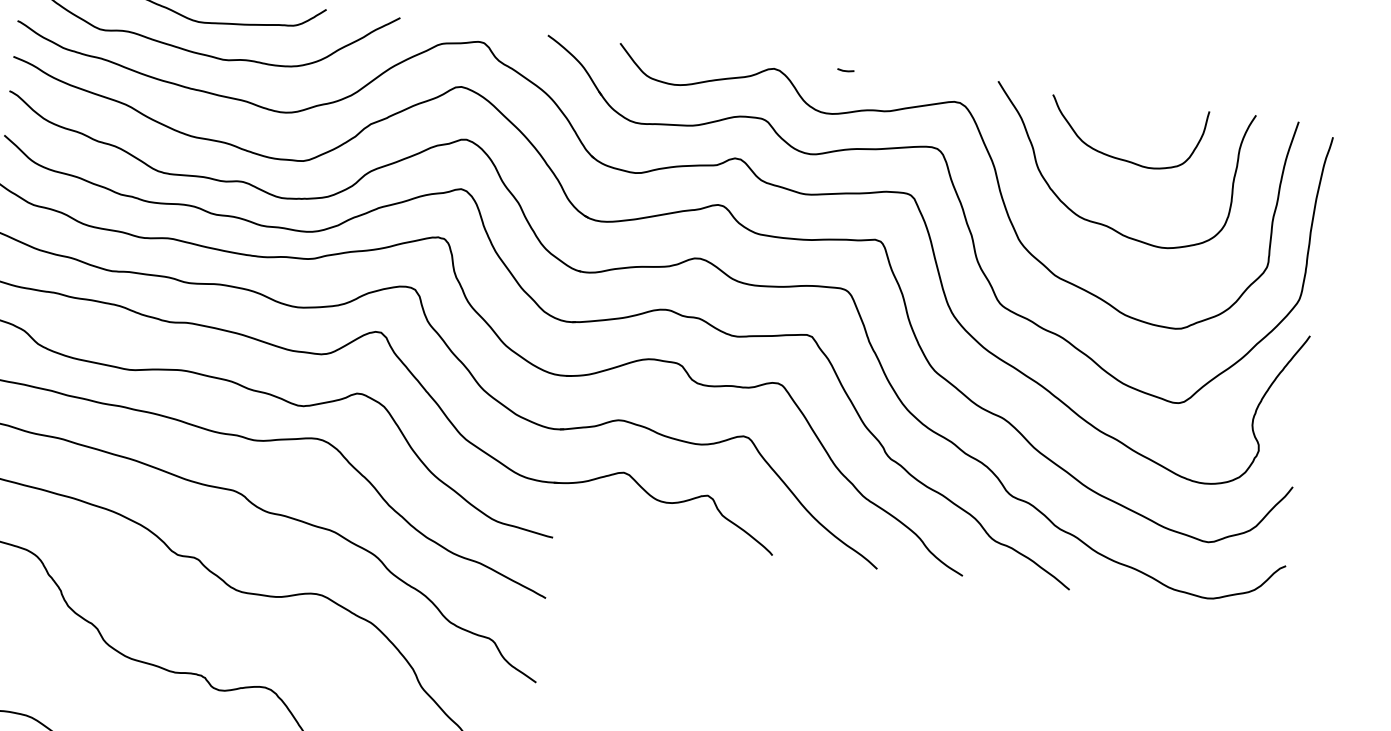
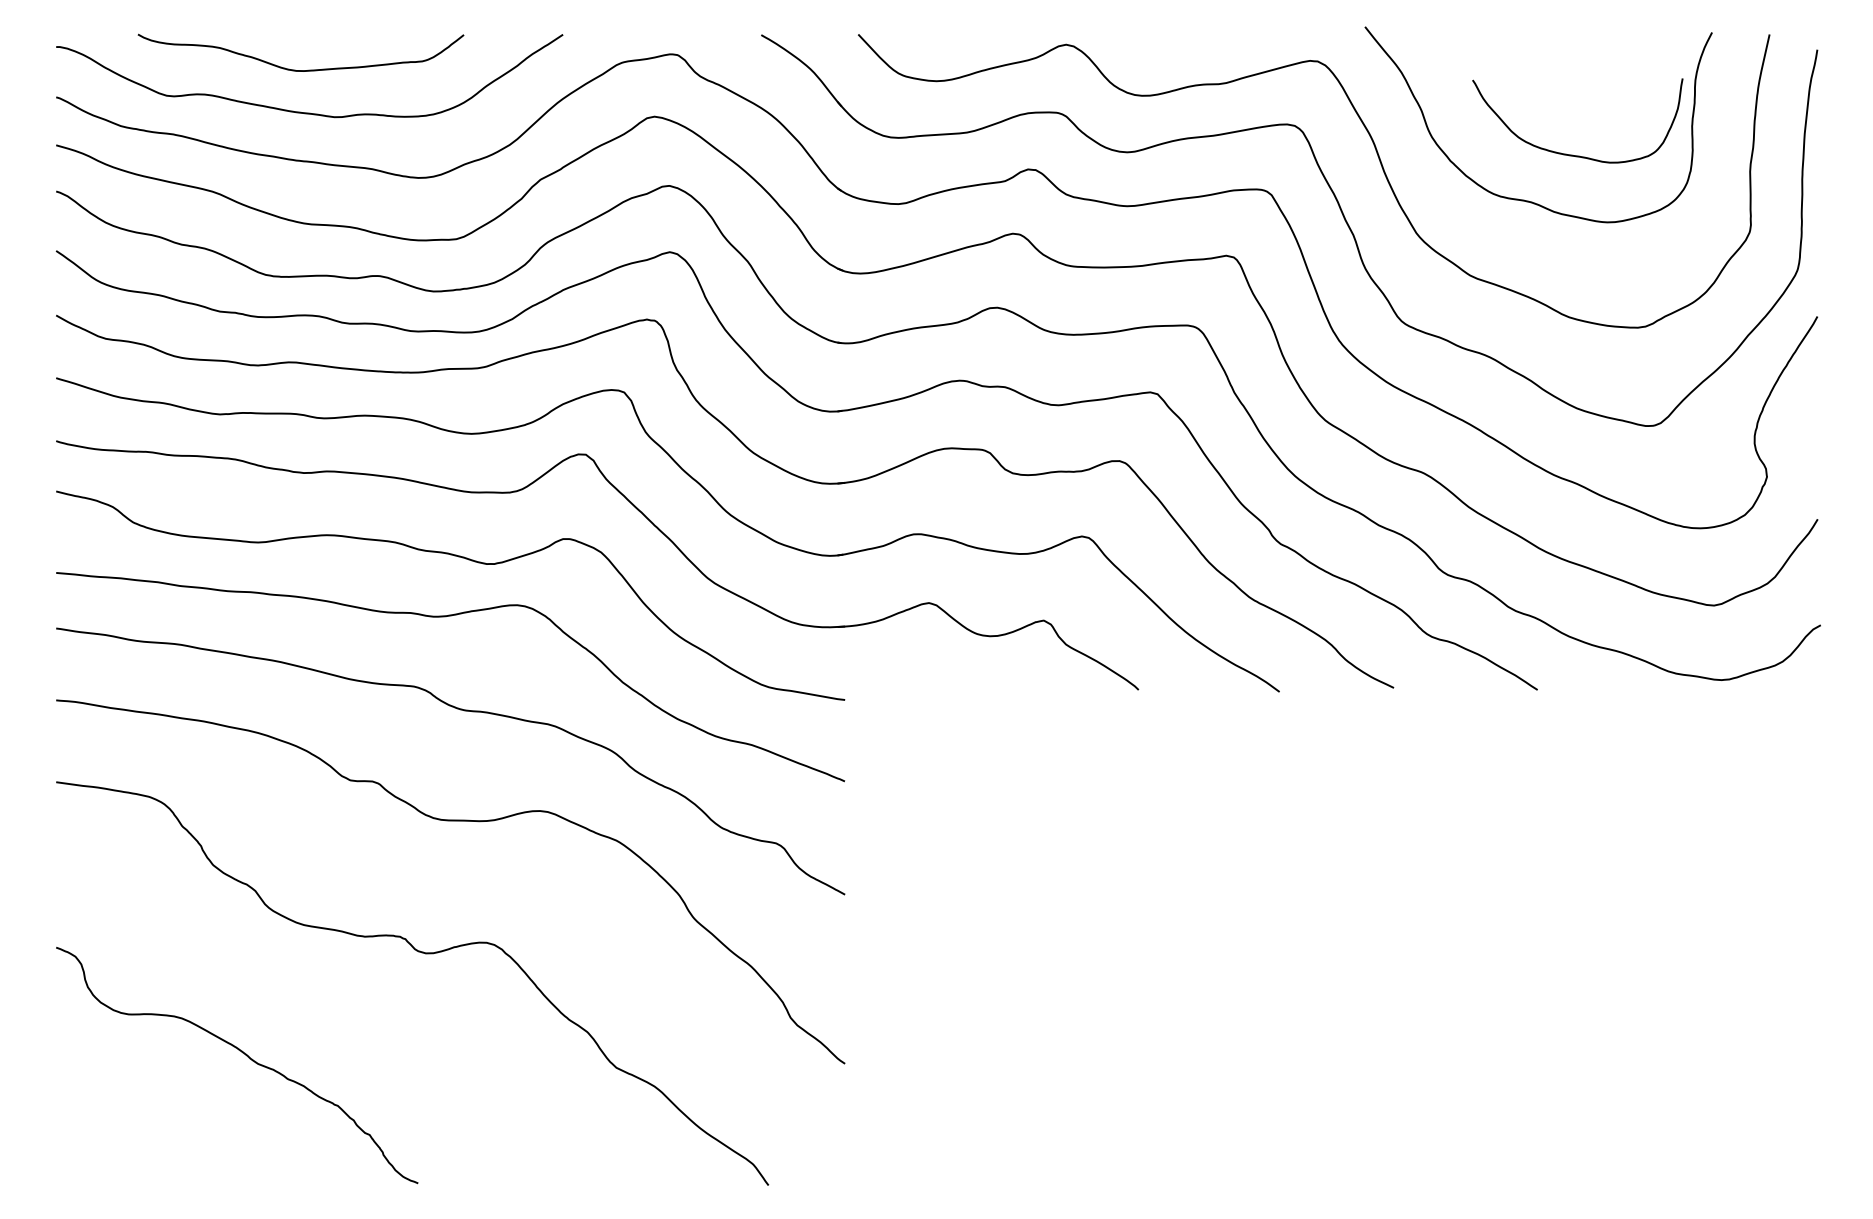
line: (845, 70) -> (1161, 35), removed
curve: (1120, 158) -> (1572, 154), moved

